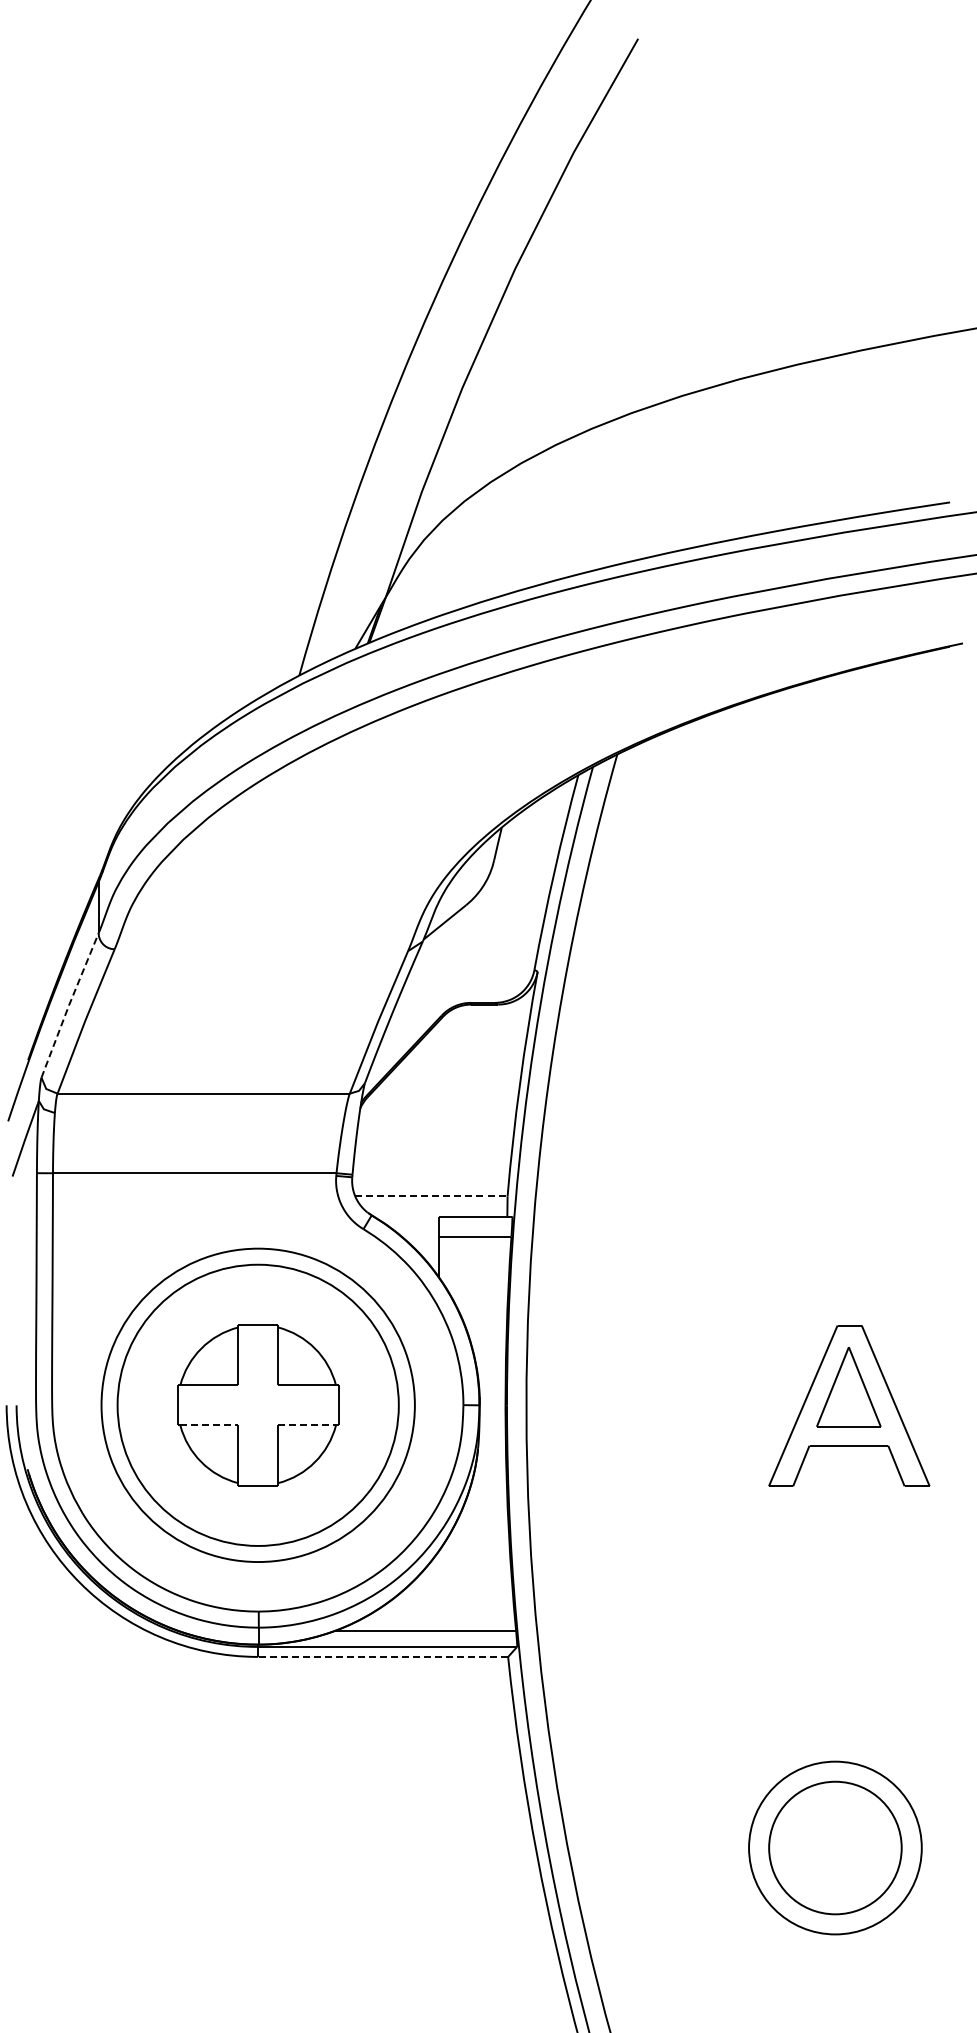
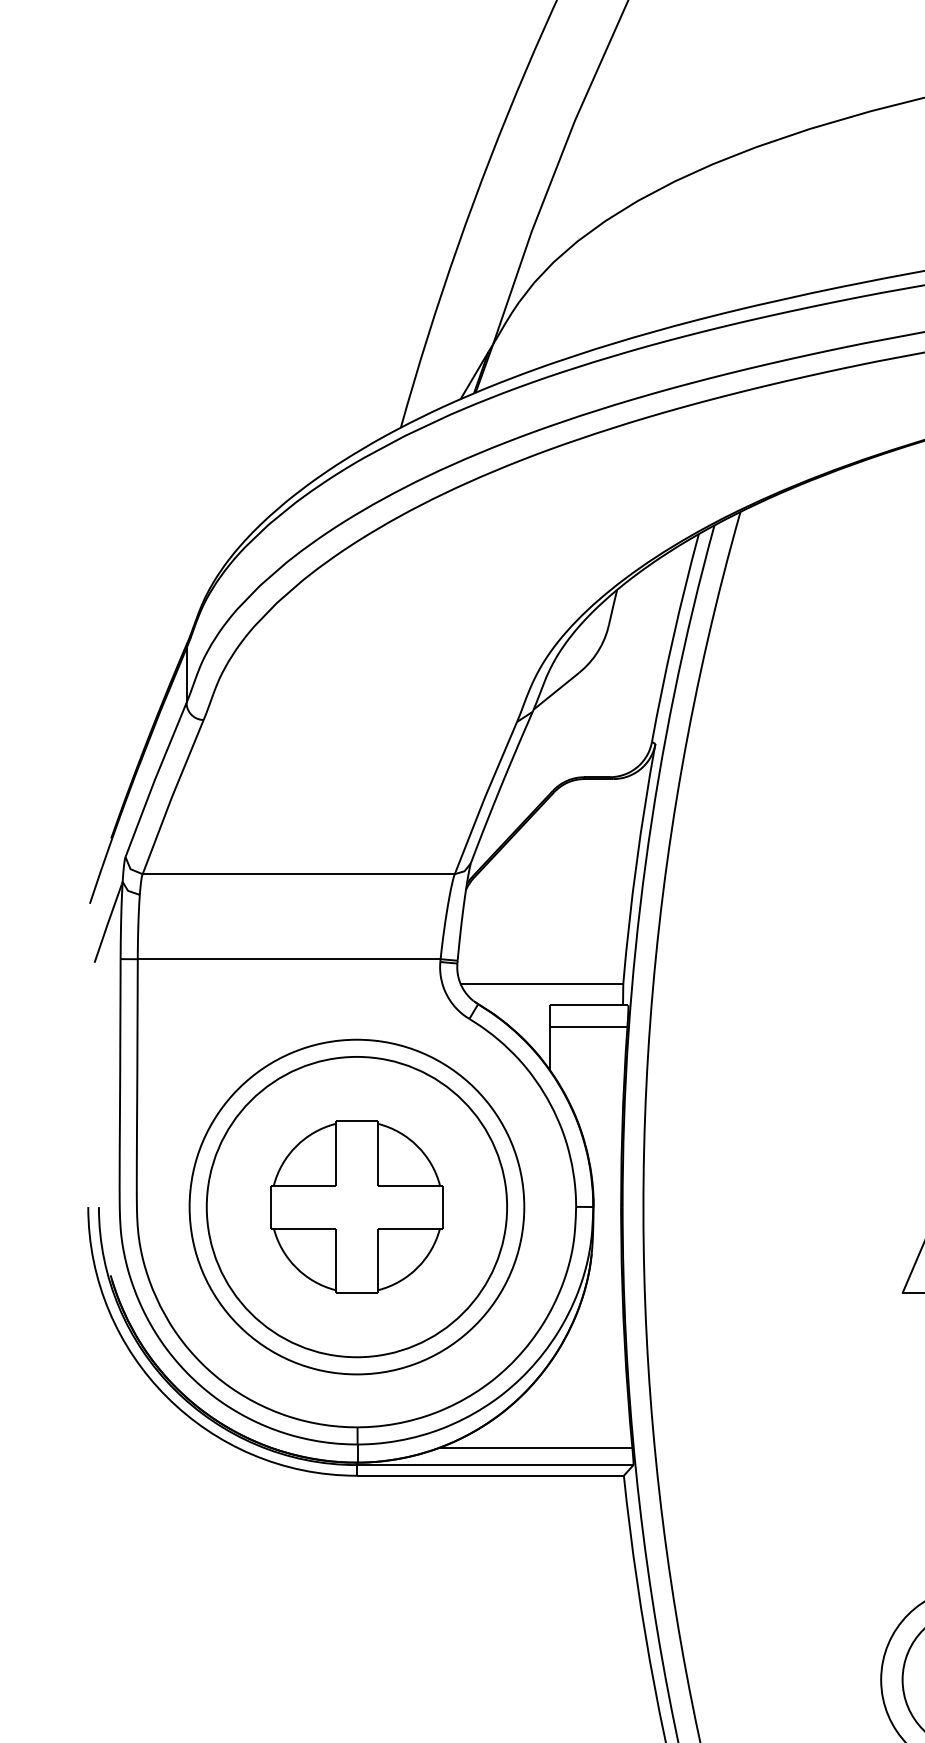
line: (68, 1005) -> (154, 780), dashed -> solid
line: (431, 1196) -> (542, 984), dashed -> solid
line: (209, 1425) -> (304, 1228), dashed -> solid
line: (307, 1425) -> (409, 1228), dashed -> solid
line: (383, 1656) -> (490, 1475), dashed -> solid

